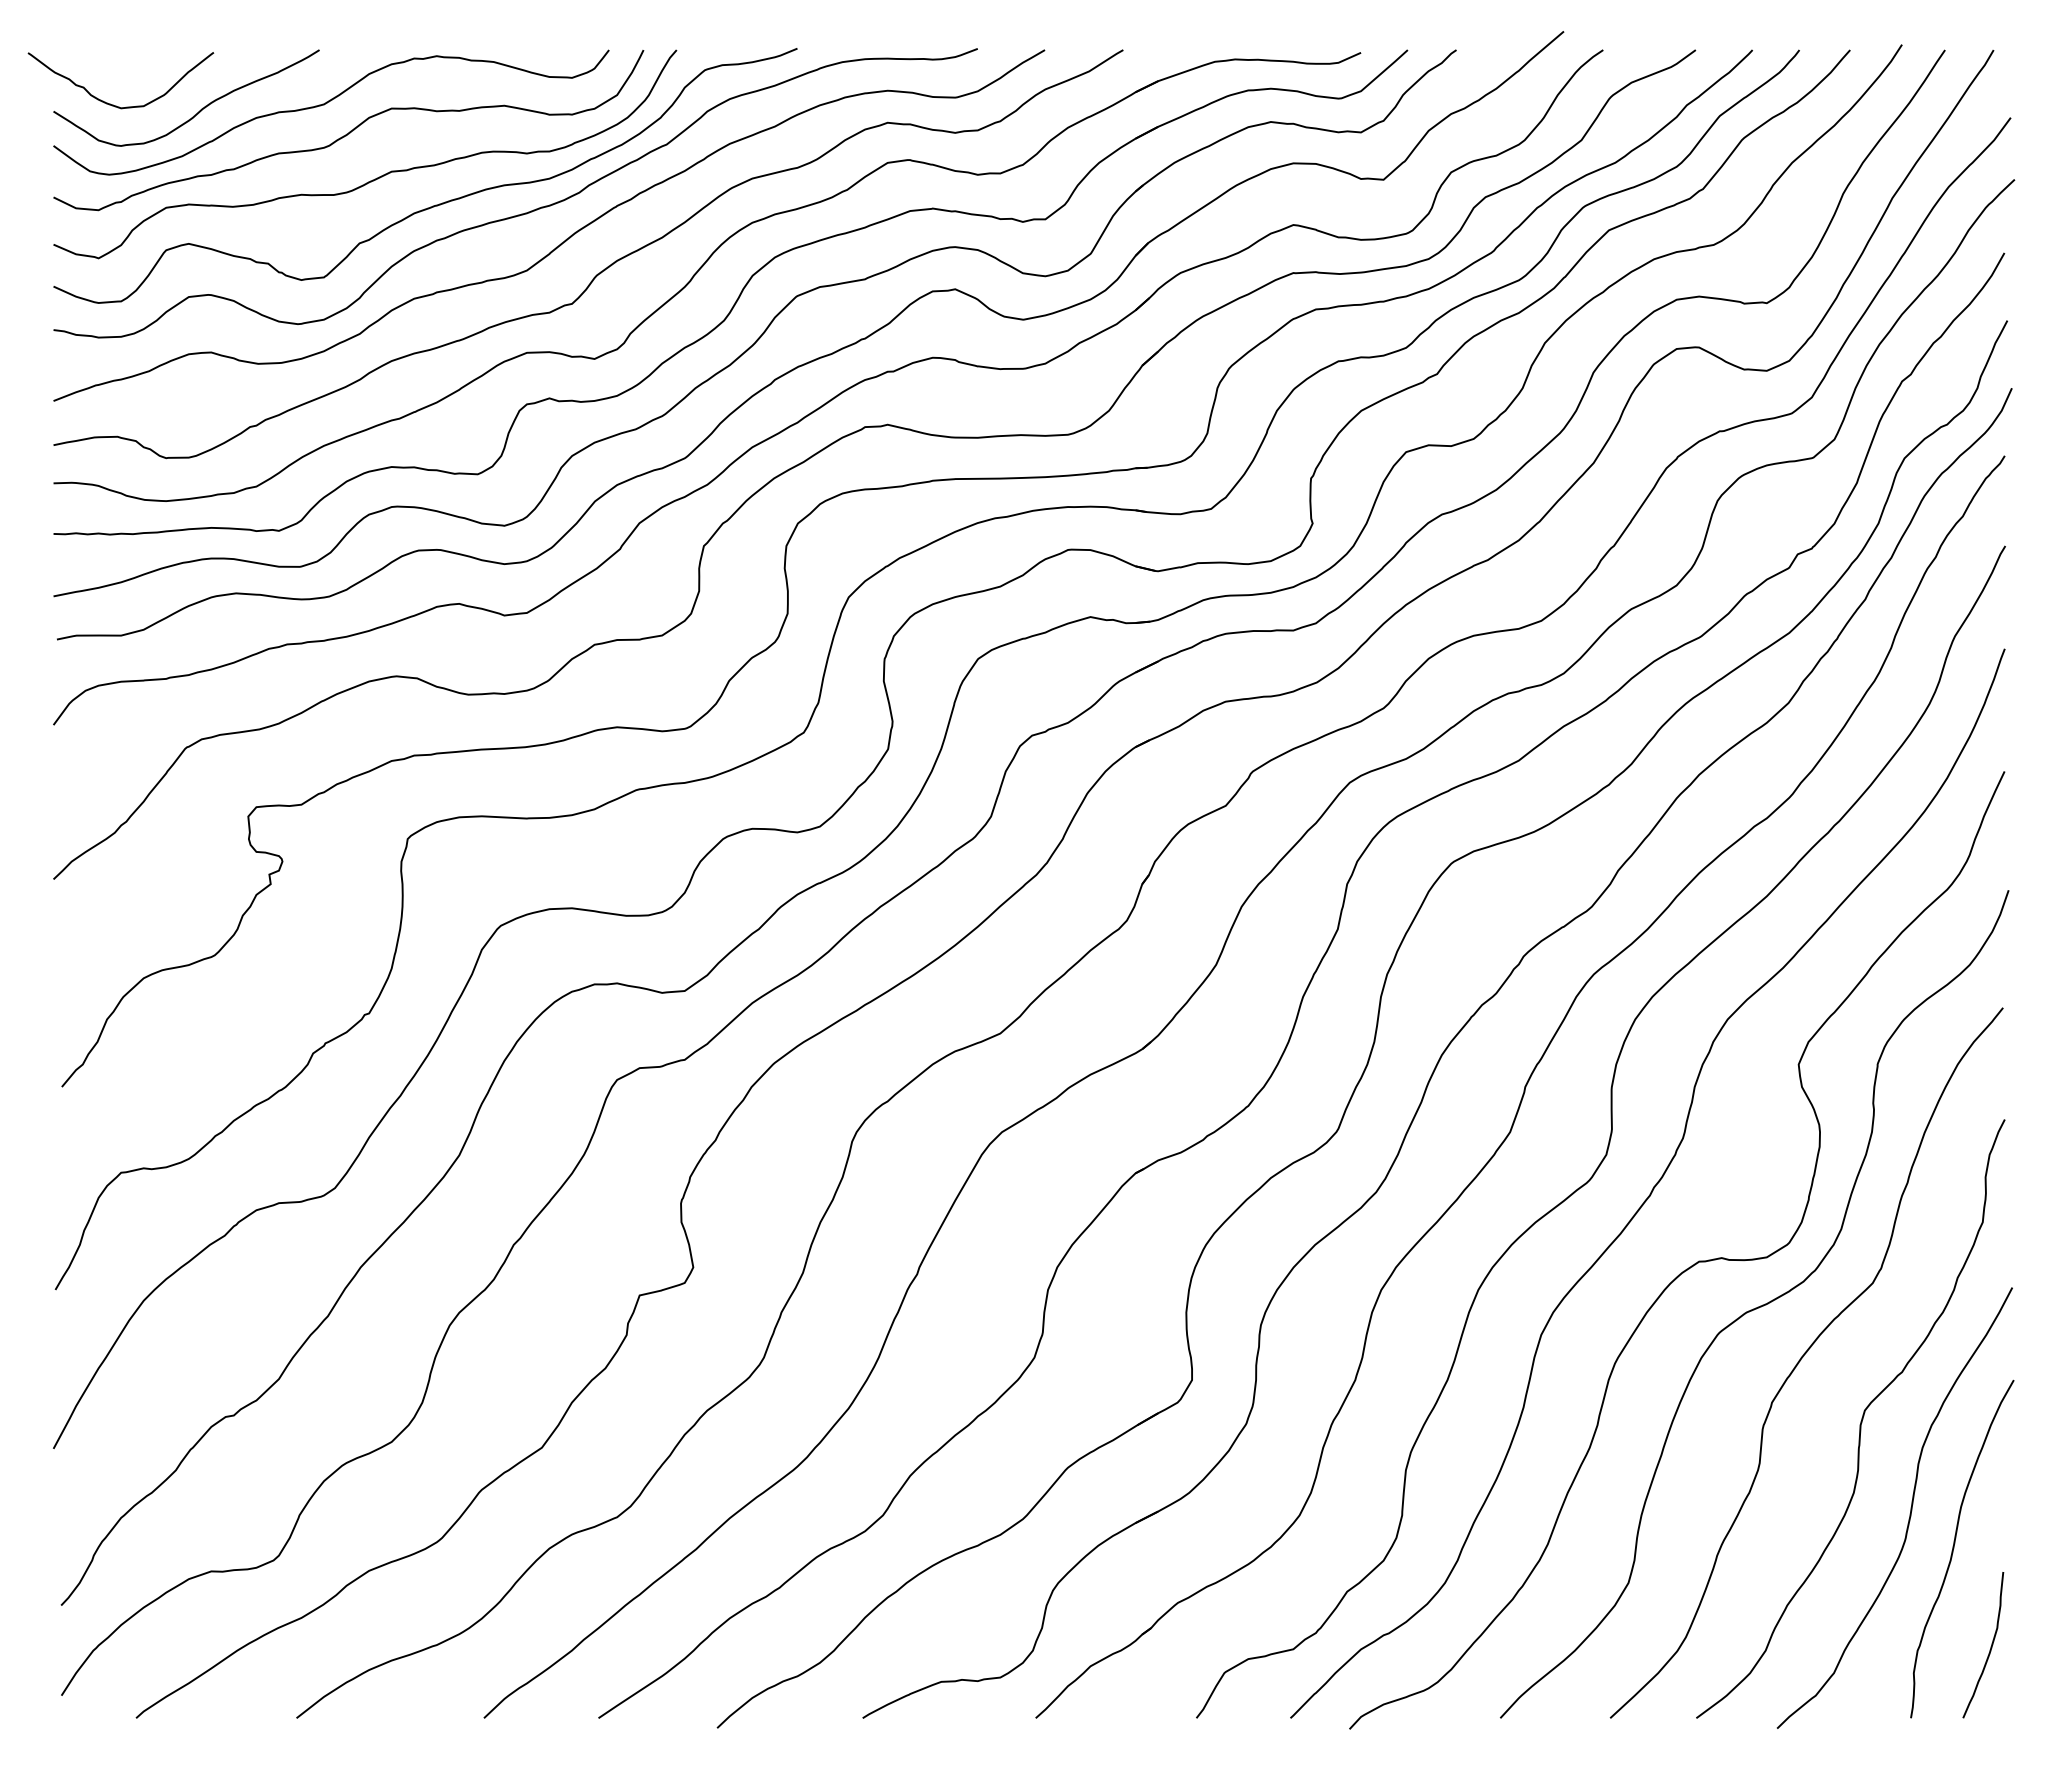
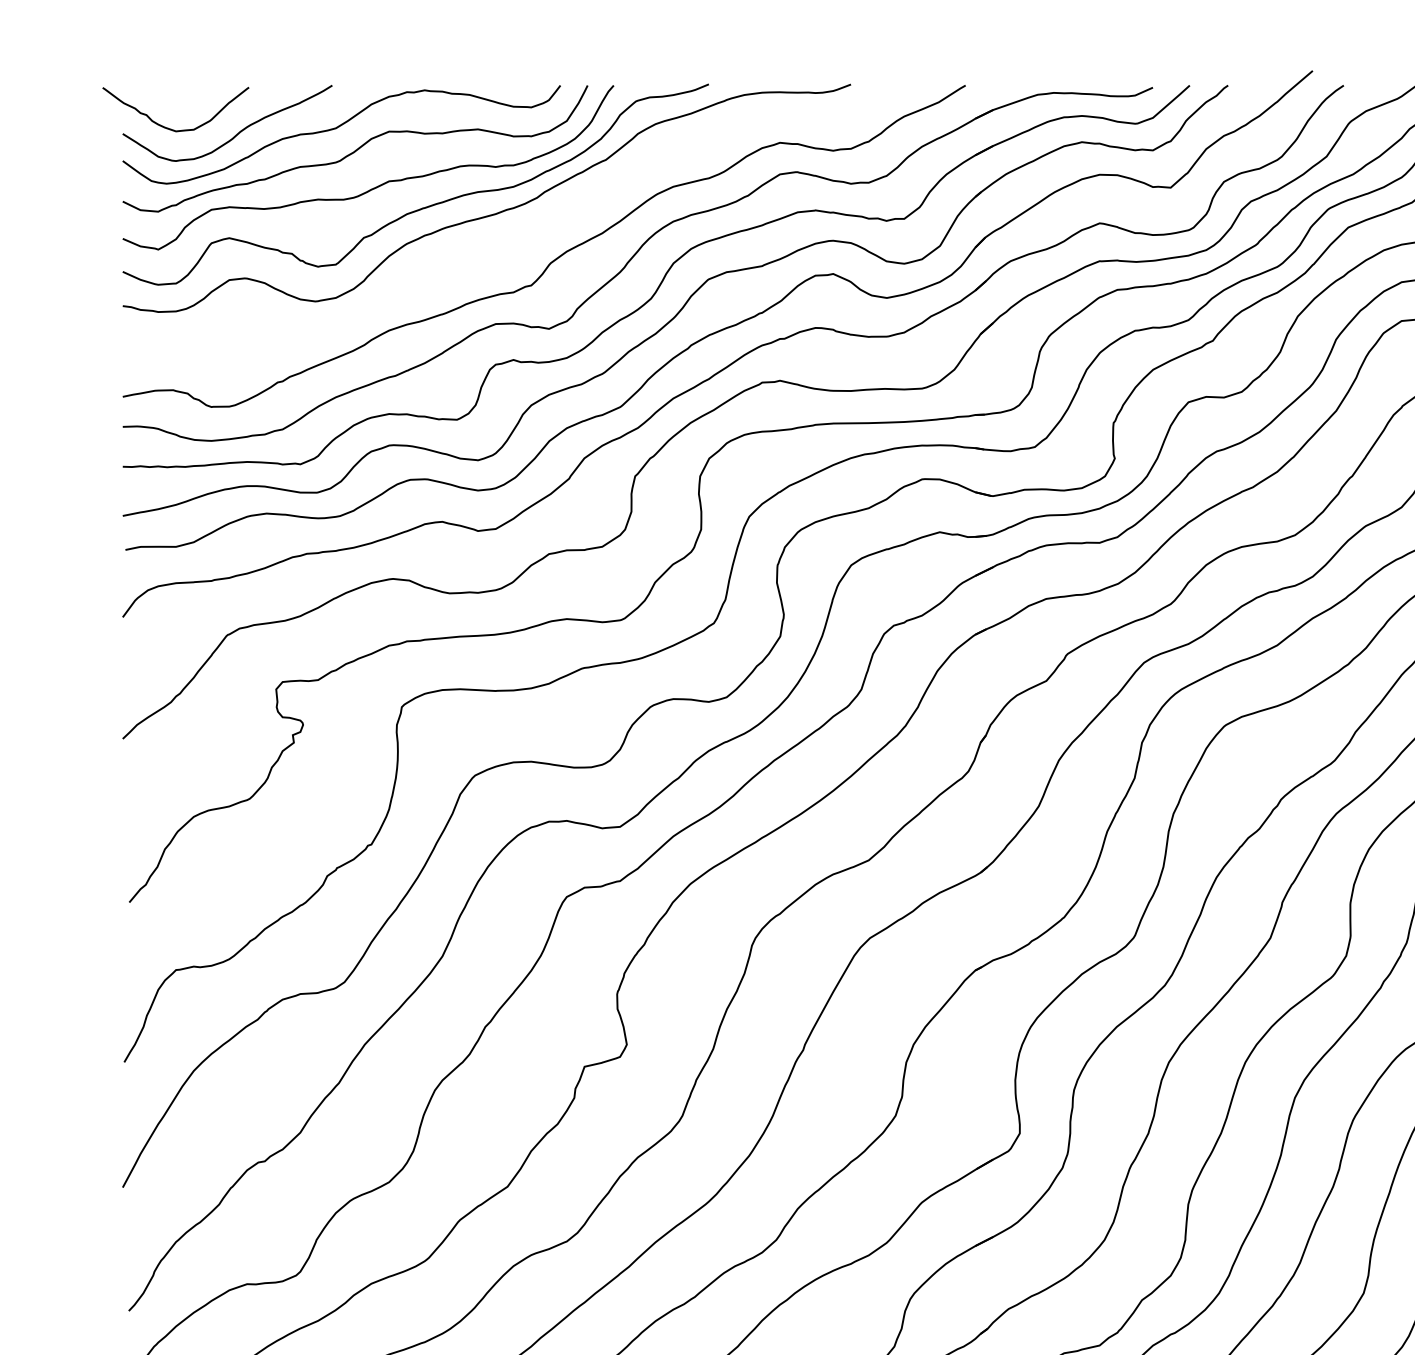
curve: (561, 242) -> (523, 237), removed

